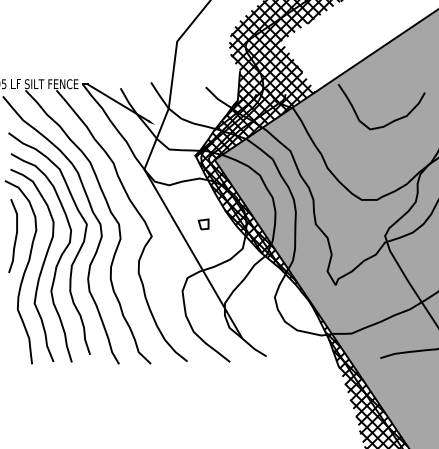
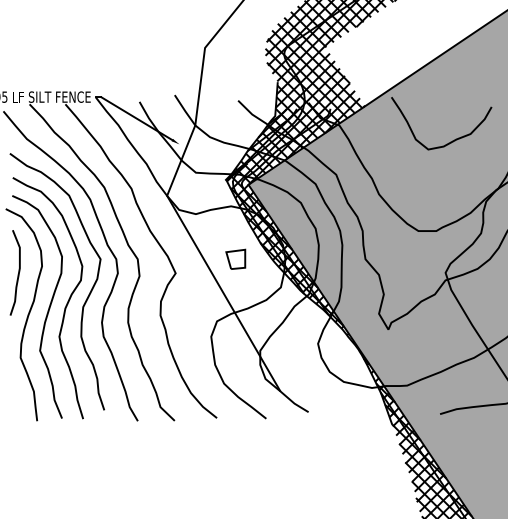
part: (203, 224) -> (235, 259), size x1.67

